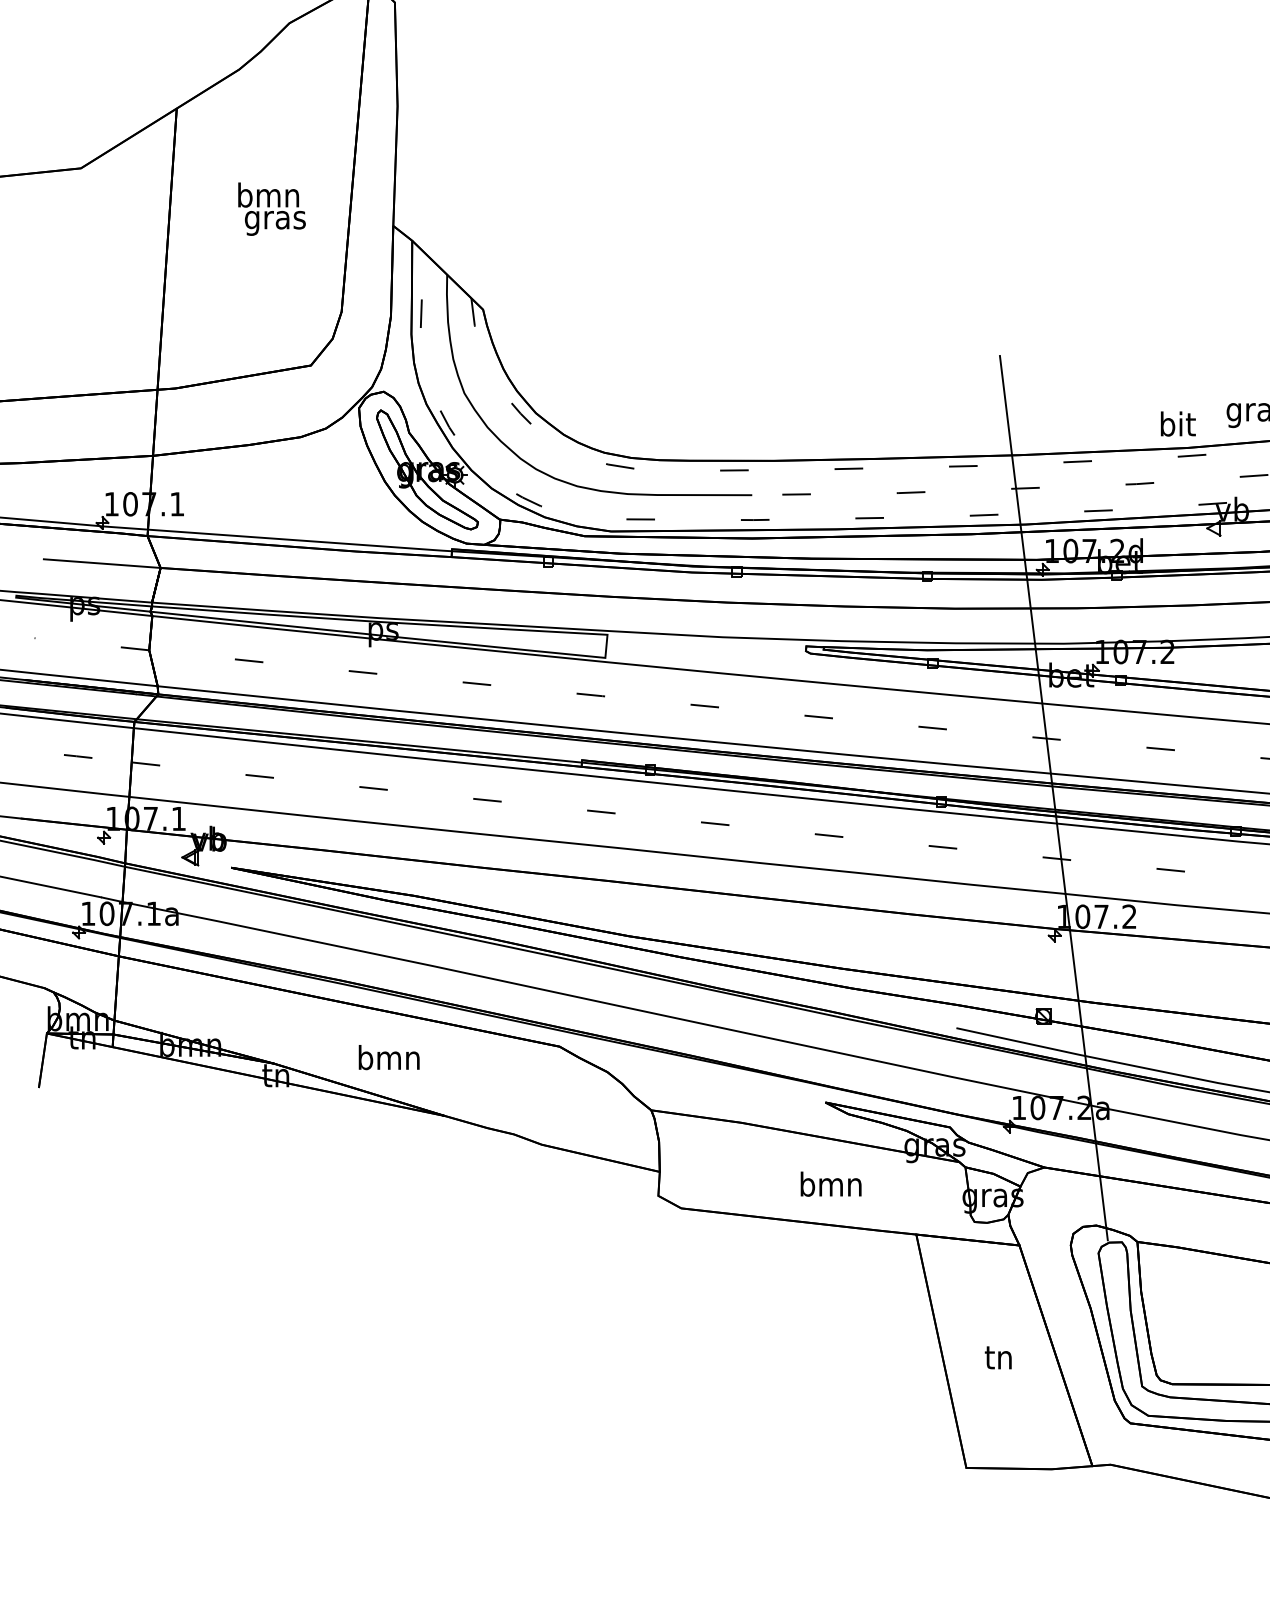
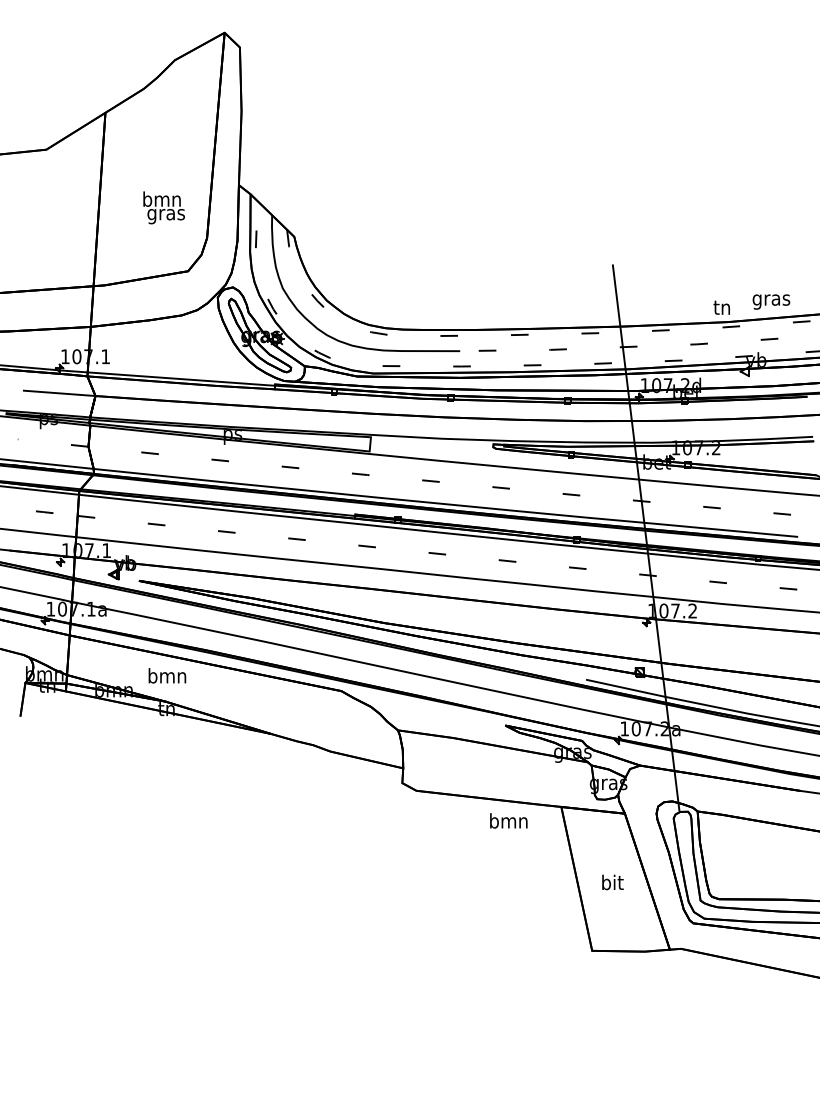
text: (270, 208) -> (163, 207), moved
text: (1177, 422) -> (722, 306), bit -> tn
text: (389, 1056) -> (167, 675), moved
text: (830, 1183) -> (508, 820), moved
text: (999, 1357) -> (612, 882), tn -> bit

